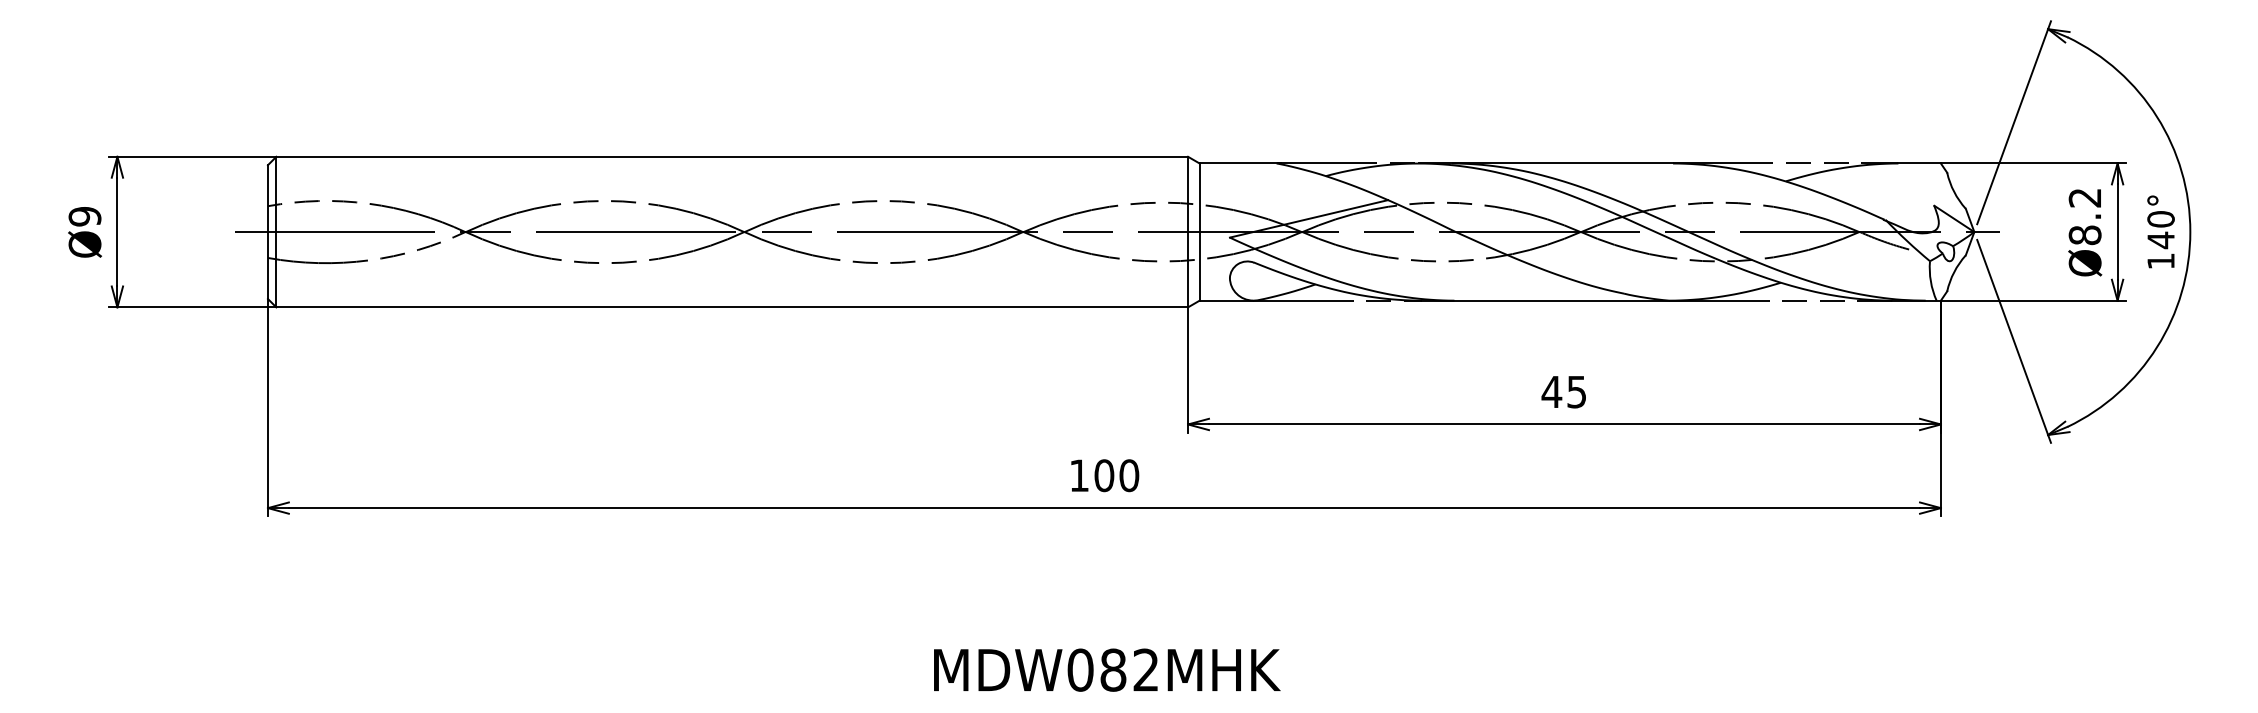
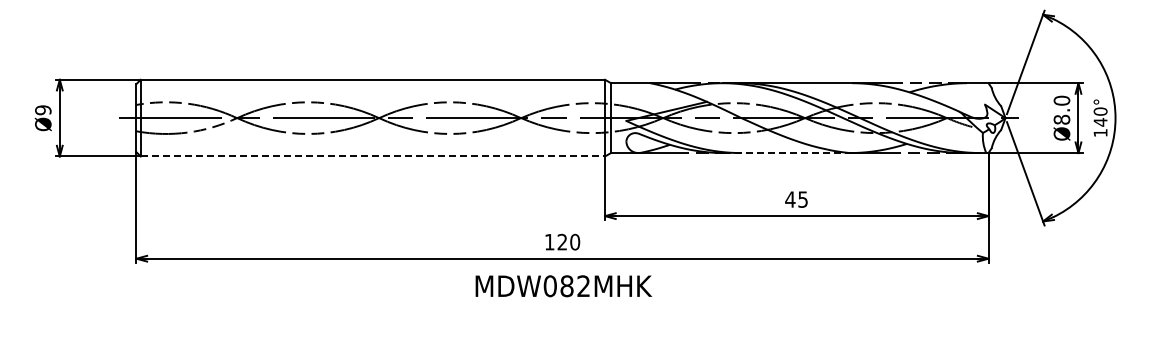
text: (2084, 197) -> (1061, 100), Ø8.2 -> Ø8.0
line: (1546, 301) -> (787, 153), solid -> dashed
line: (733, 307) -> (373, 156), solid -> dashed
text: (1104, 476) -> (562, 242), 100 -> 120
text: (1106, 670) -> (563, 286), moved

